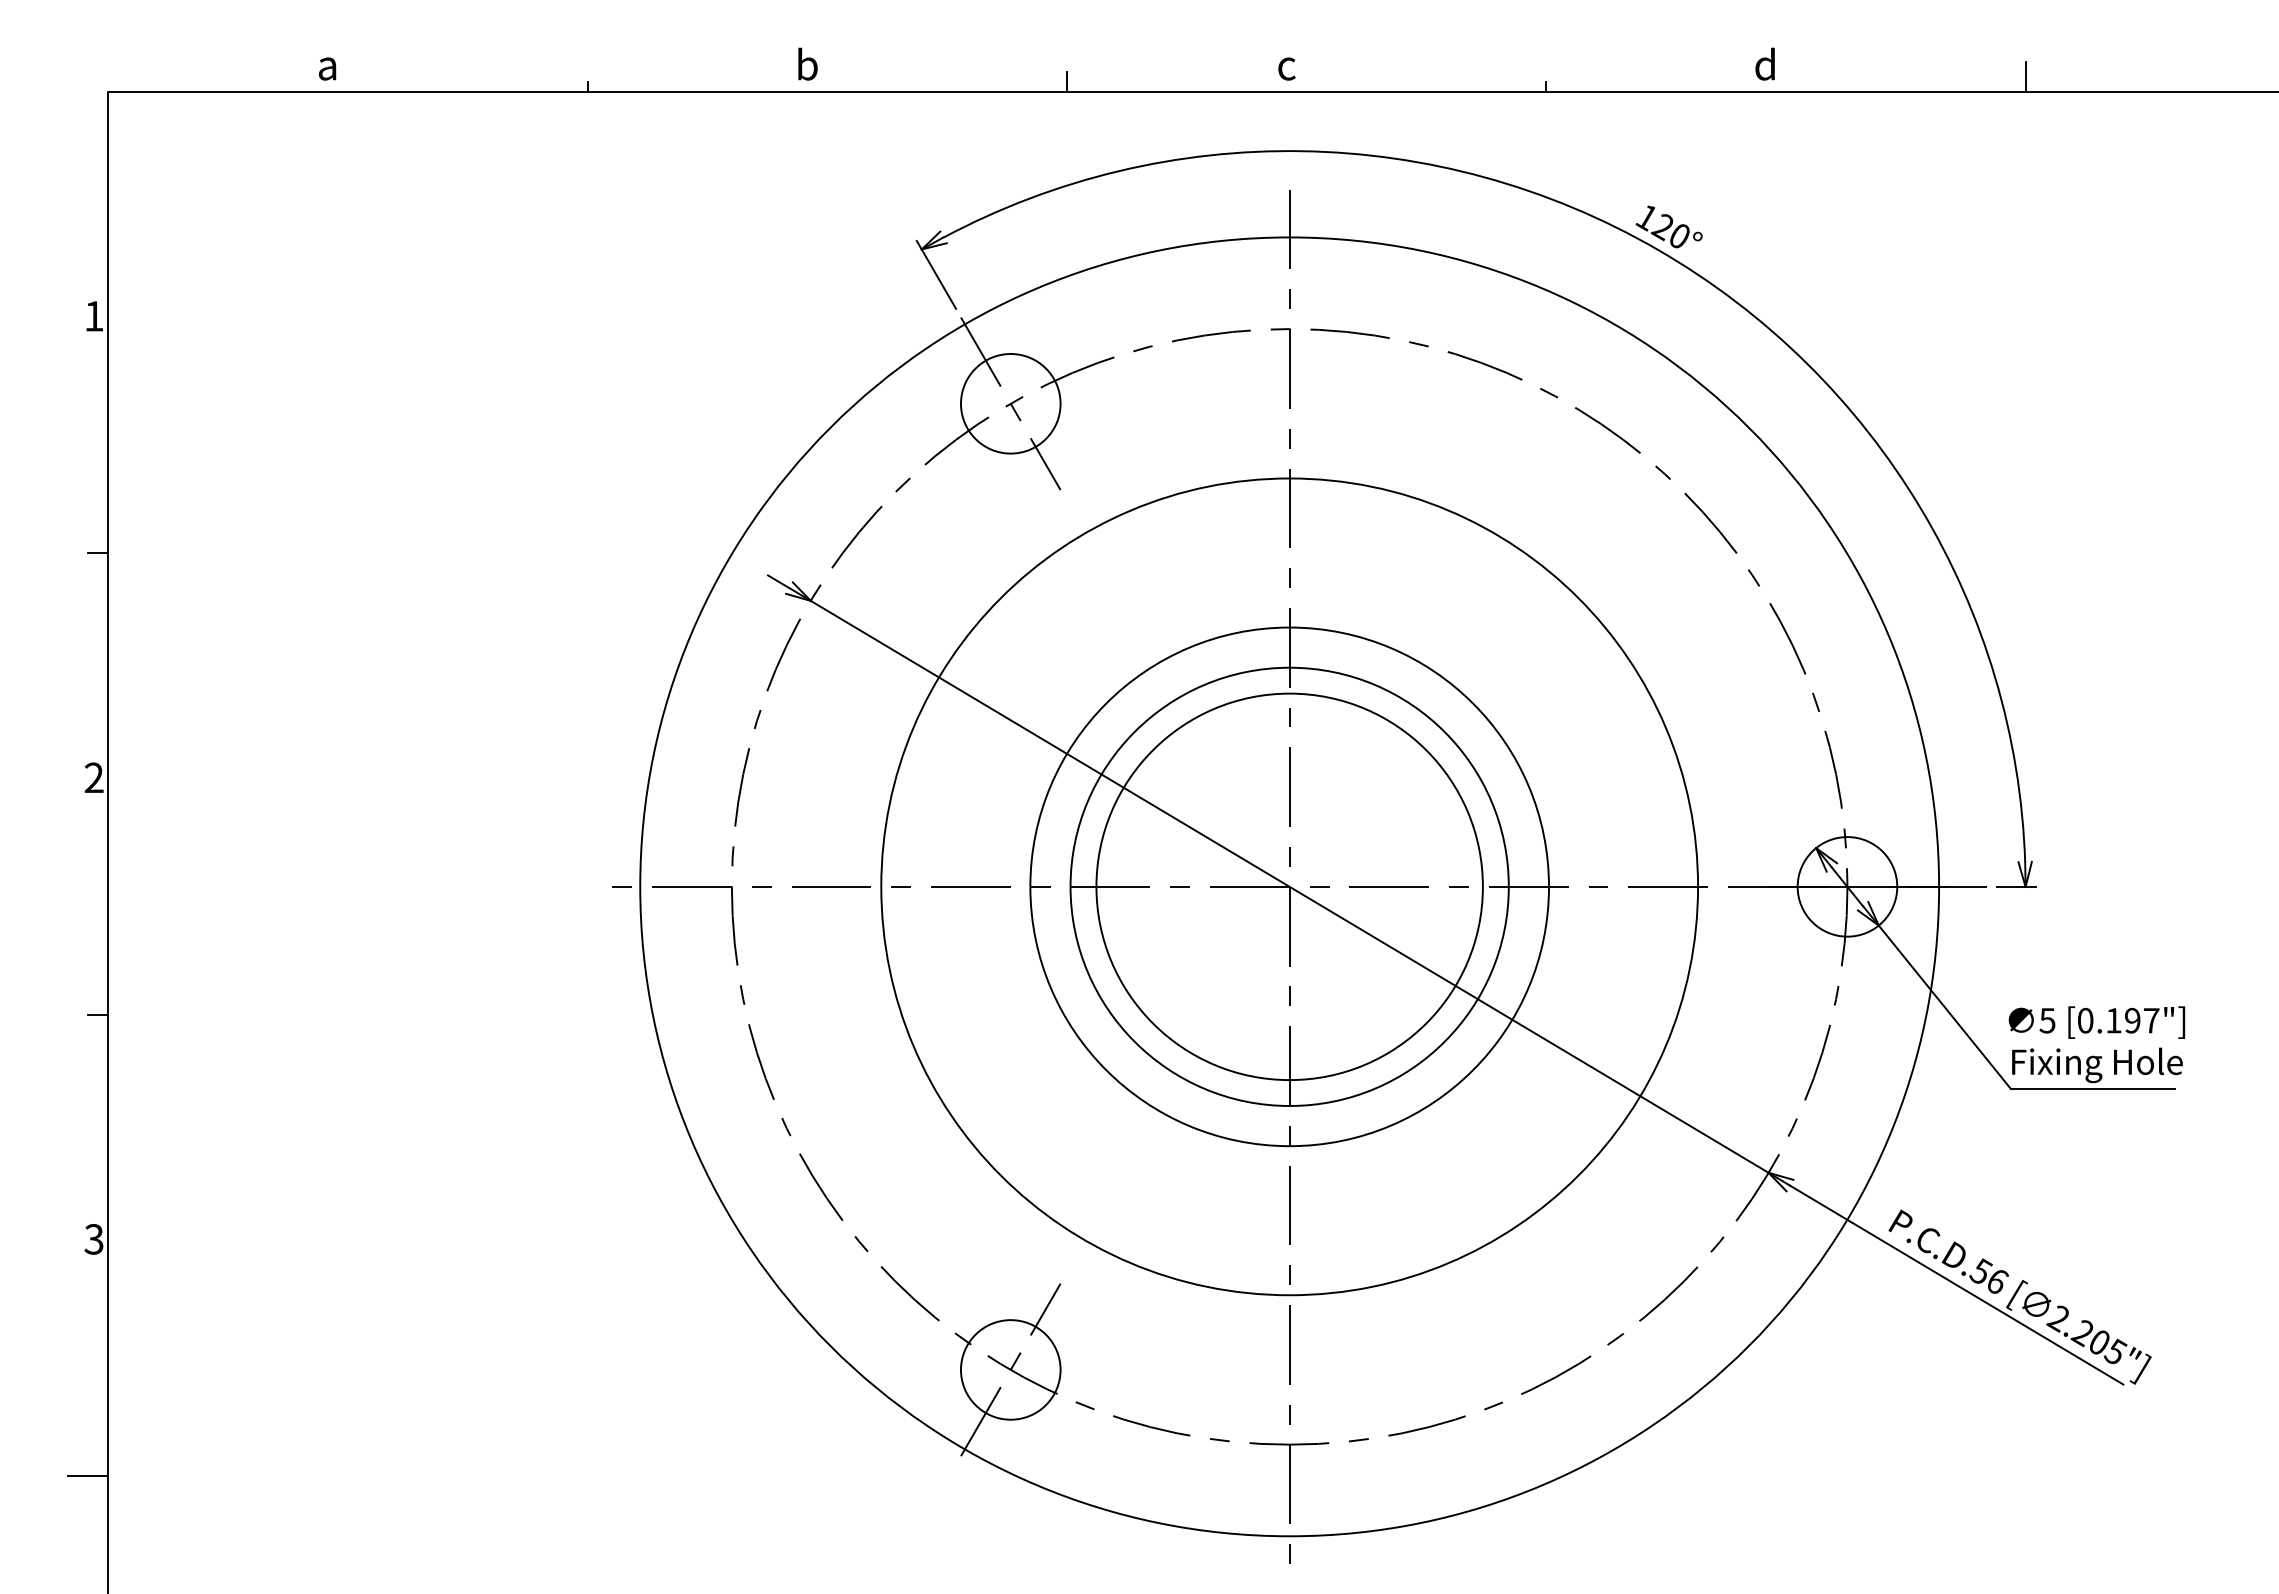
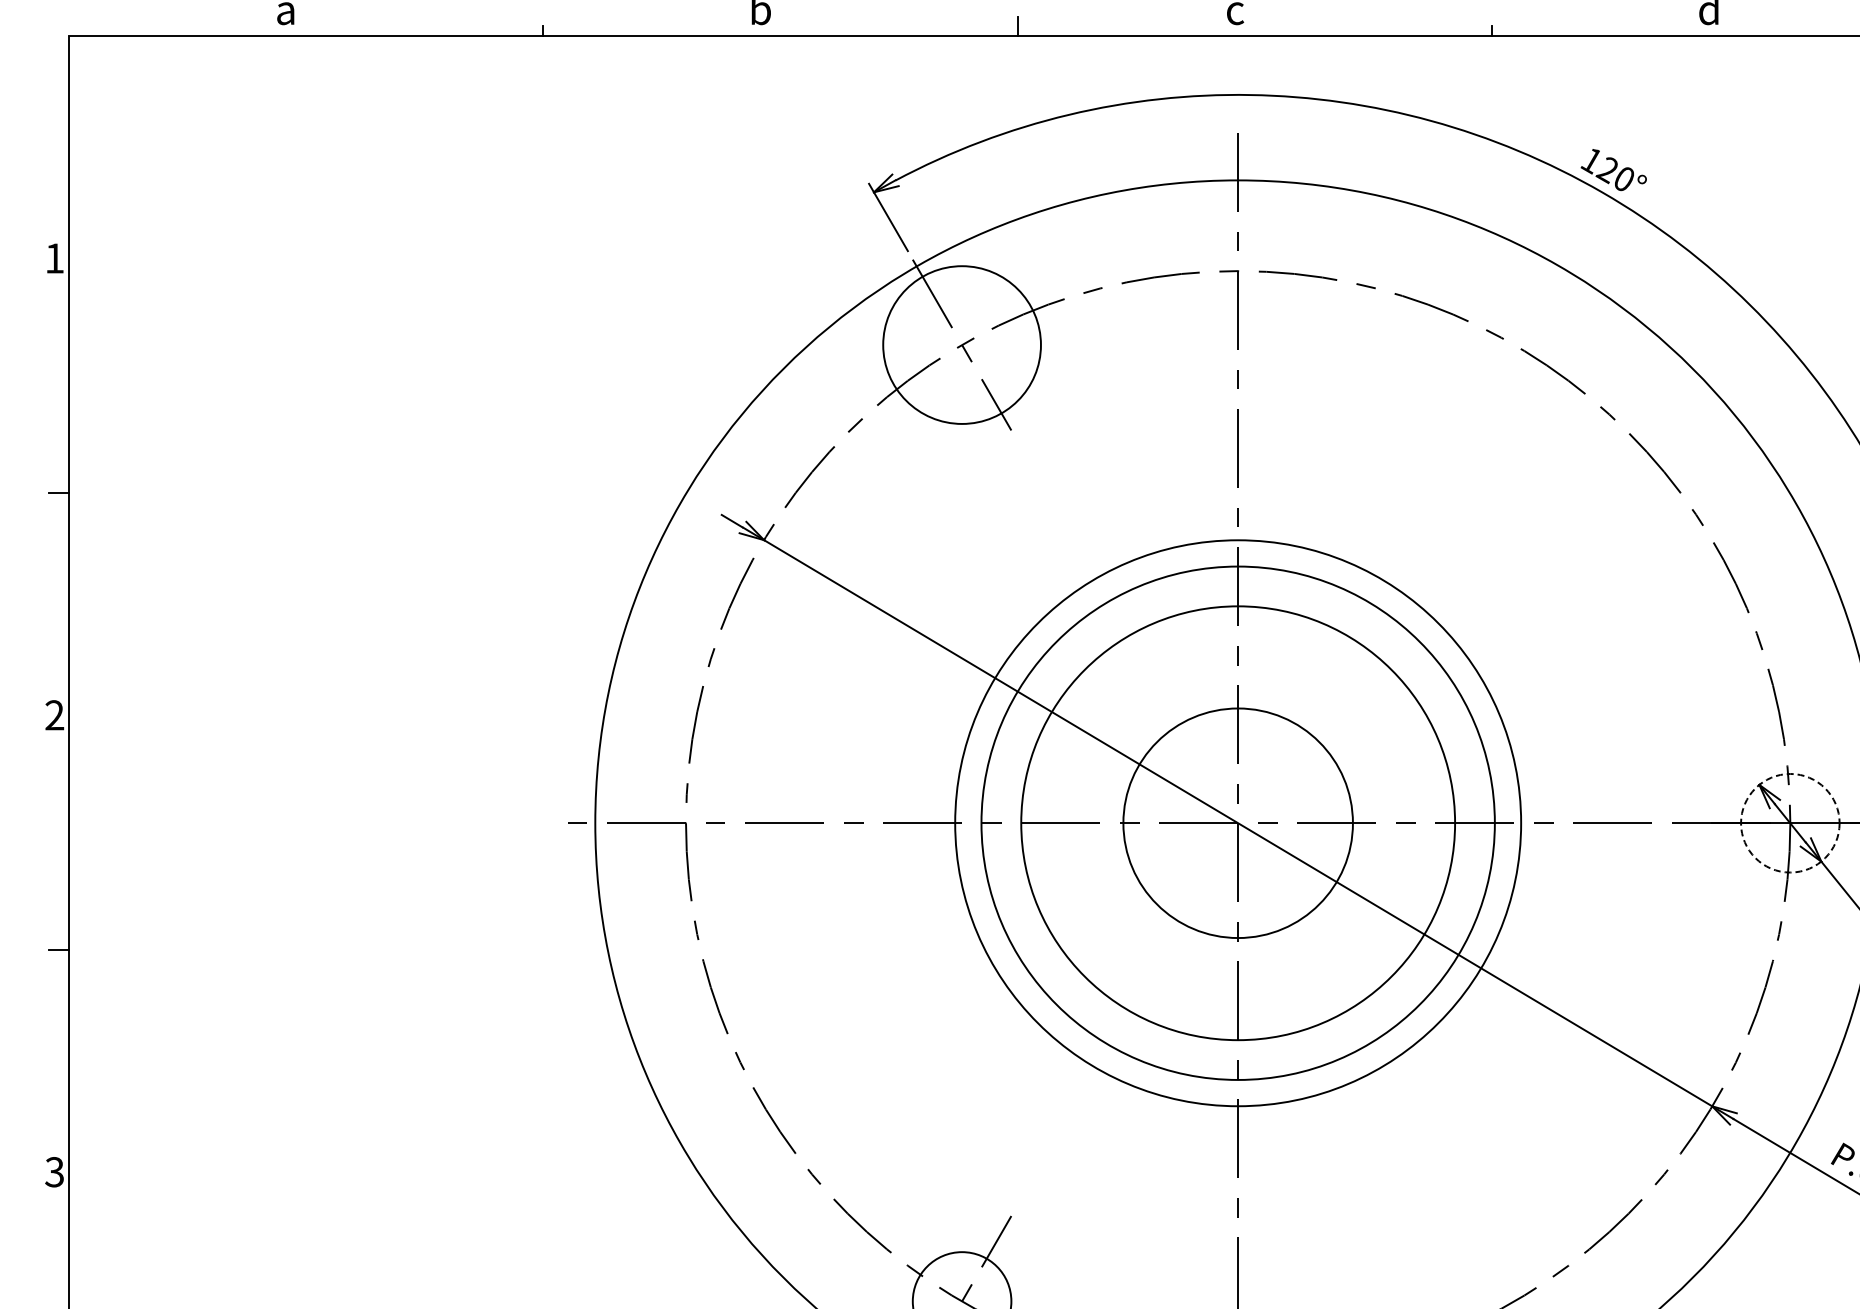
circle: (1010, 403) -> (961, 344), size x1.6
circle: (1289, 886) -> (1237, 822), size x0.6
circle: (1289, 886) -> (1237, 822), size x0.7
circle: (1847, 886) -> (1790, 822), solid -> dashed

